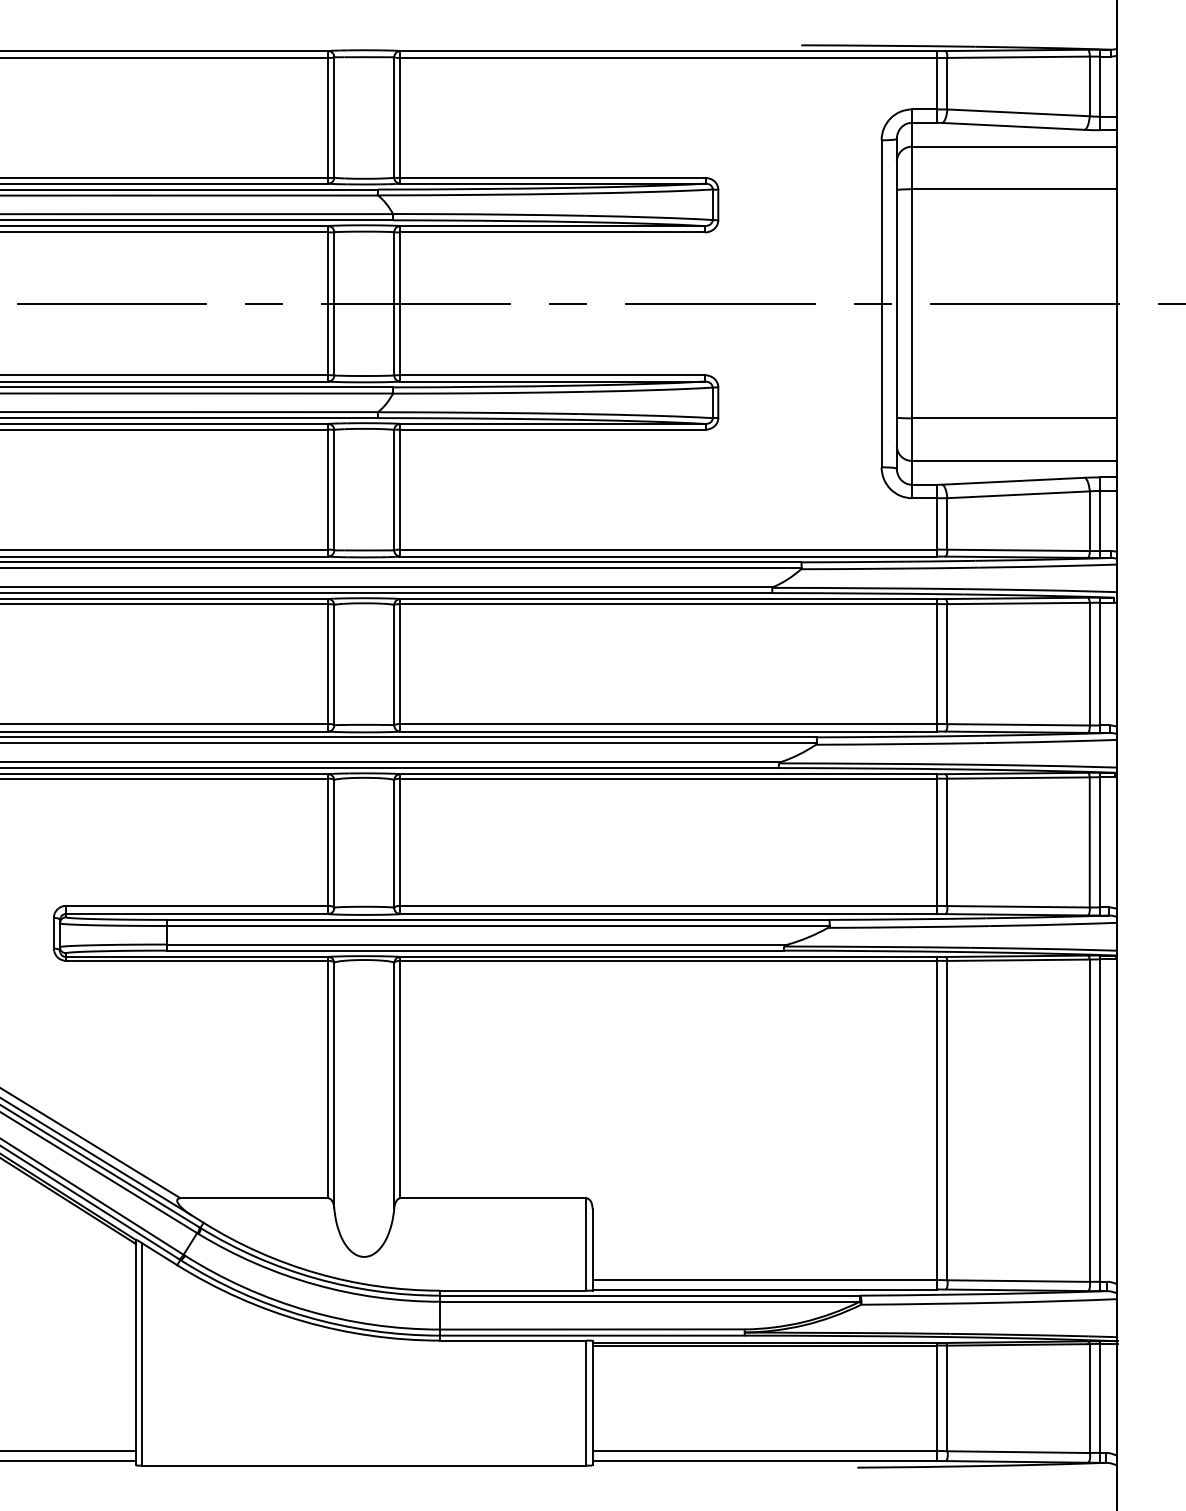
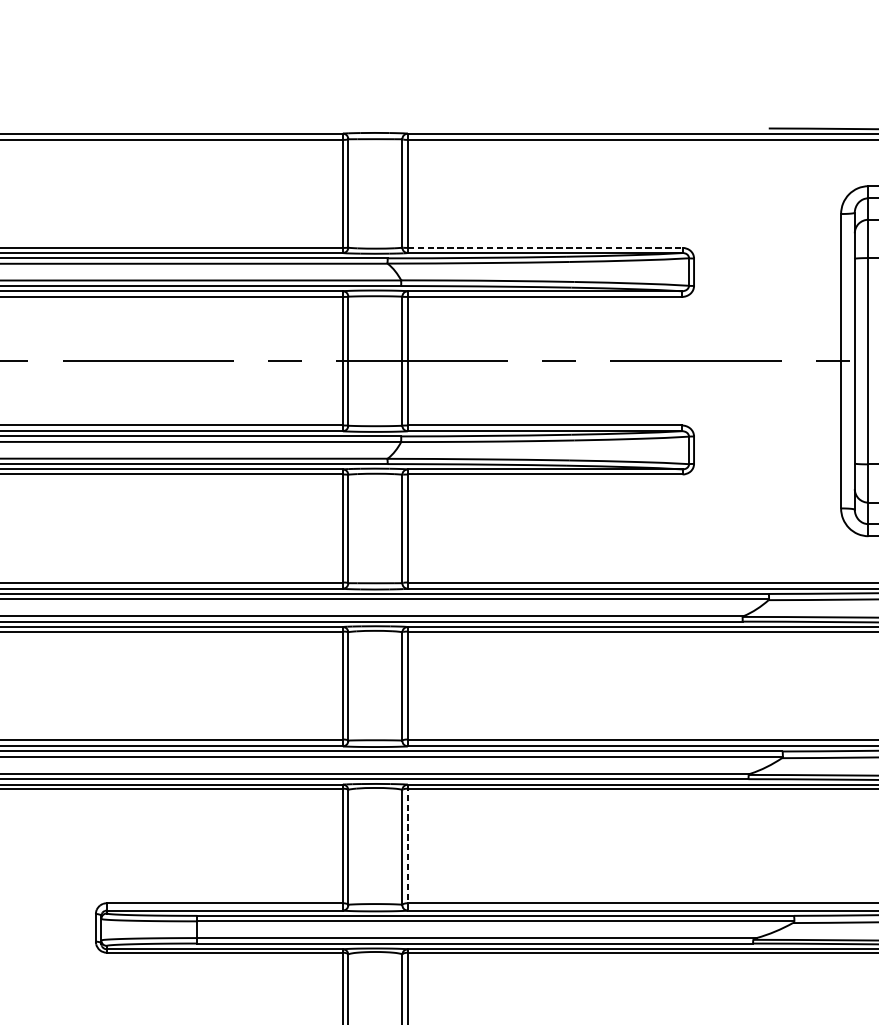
line: (552, 178) -> (544, 248), solid -> dashed
line: (400, 844) -> (407, 847), solid -> dashed

